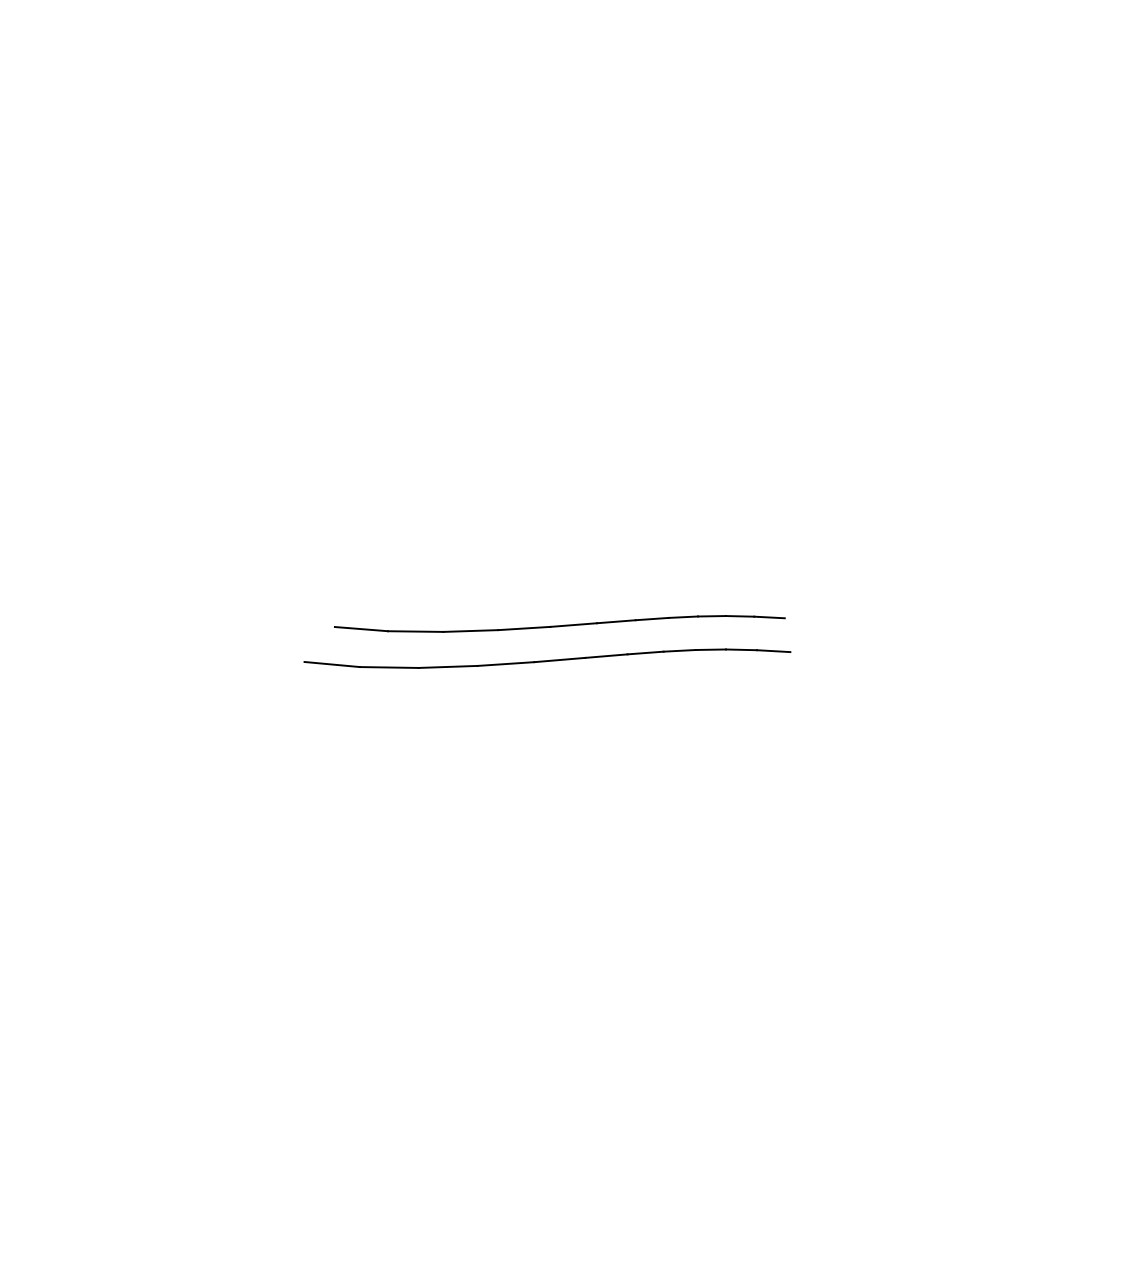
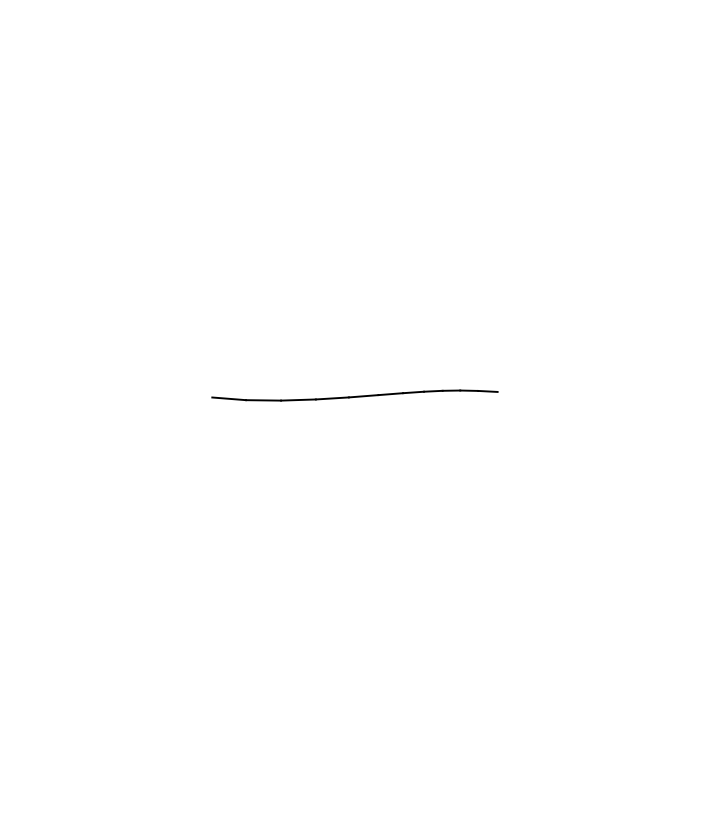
part: (546, 658) -> (346, 417), removed

